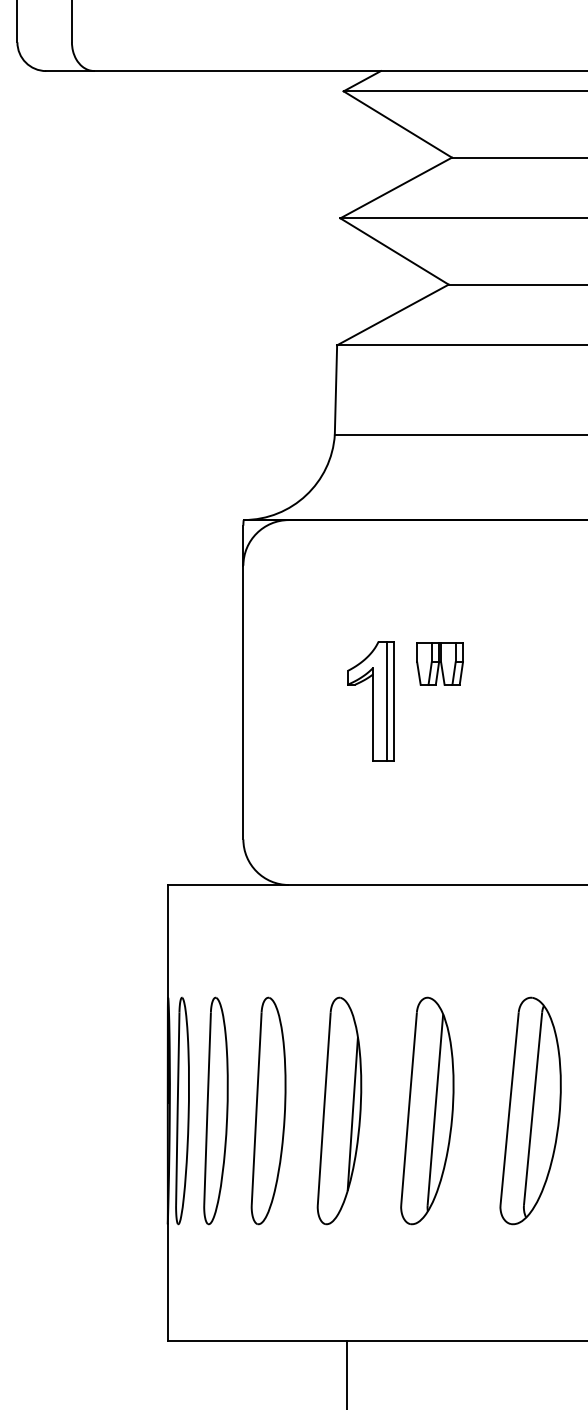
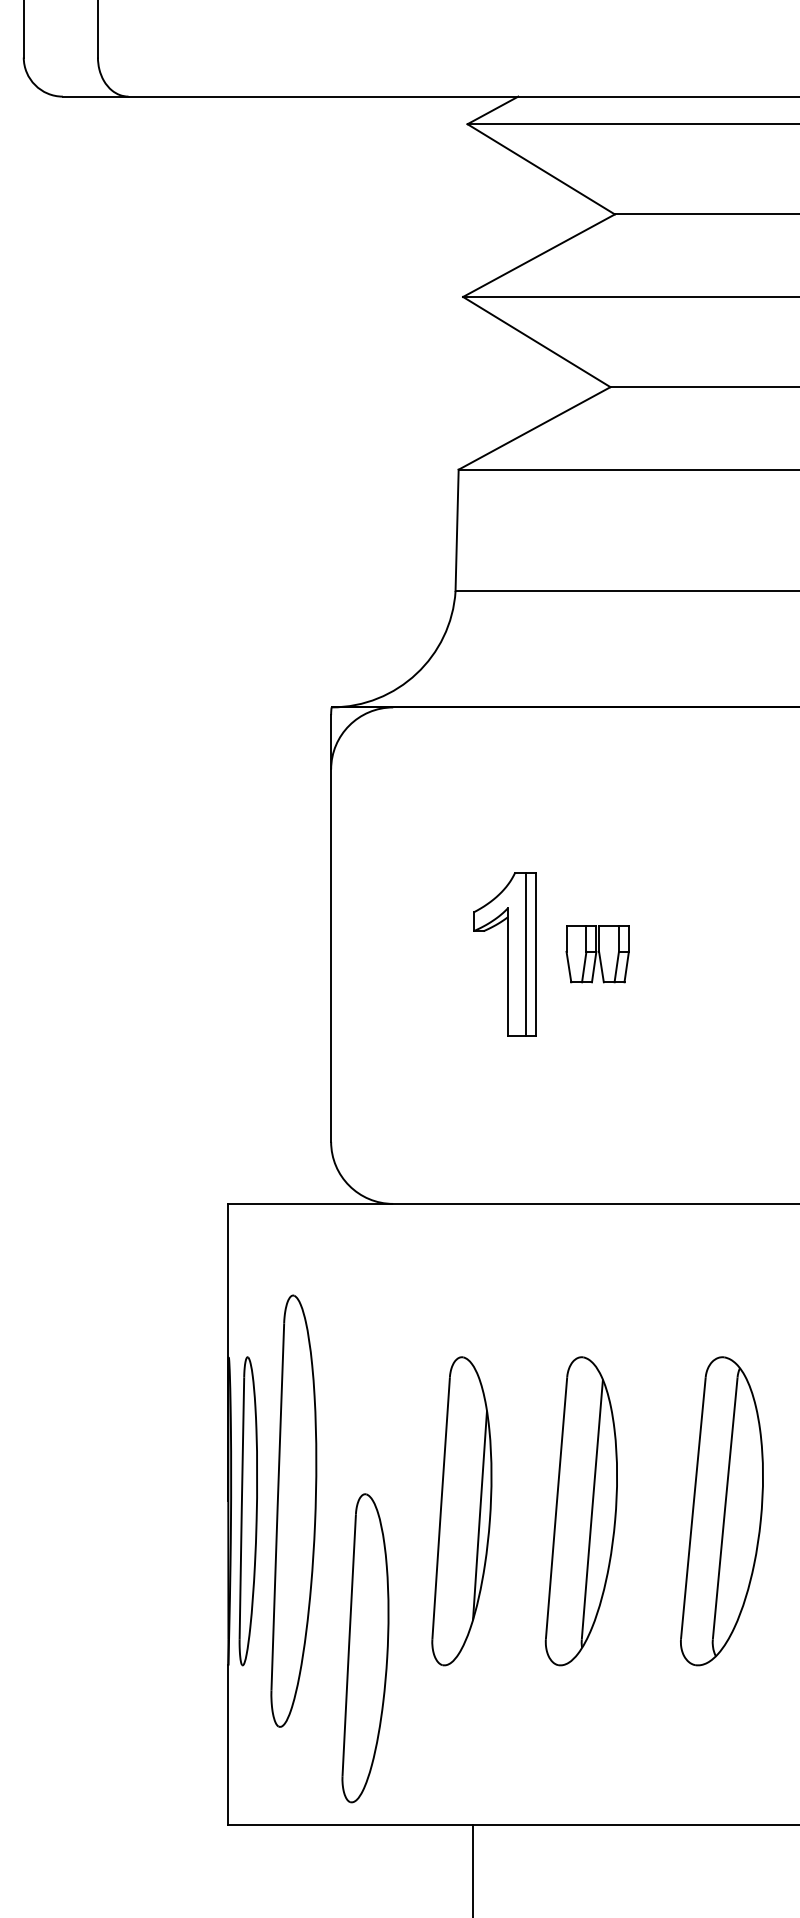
part: (439, 664) -> (597, 954), moved
part: (215, 1111) -> (293, 1511), size x1.4
part: (268, 1111) -> (365, 1648), moved

